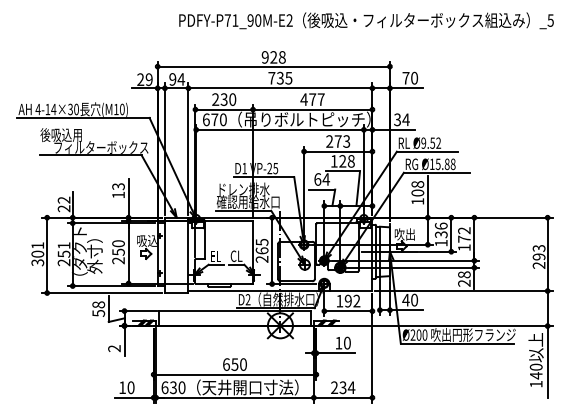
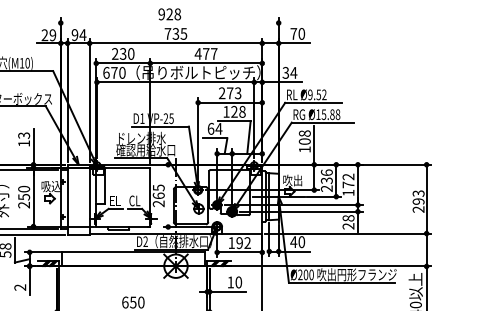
line: (273, 66) -> (169, 22), removed
text: (440, 242) -> (326, 188), 136 -> 236
line: (272, 250) -> (168, 195), removed

